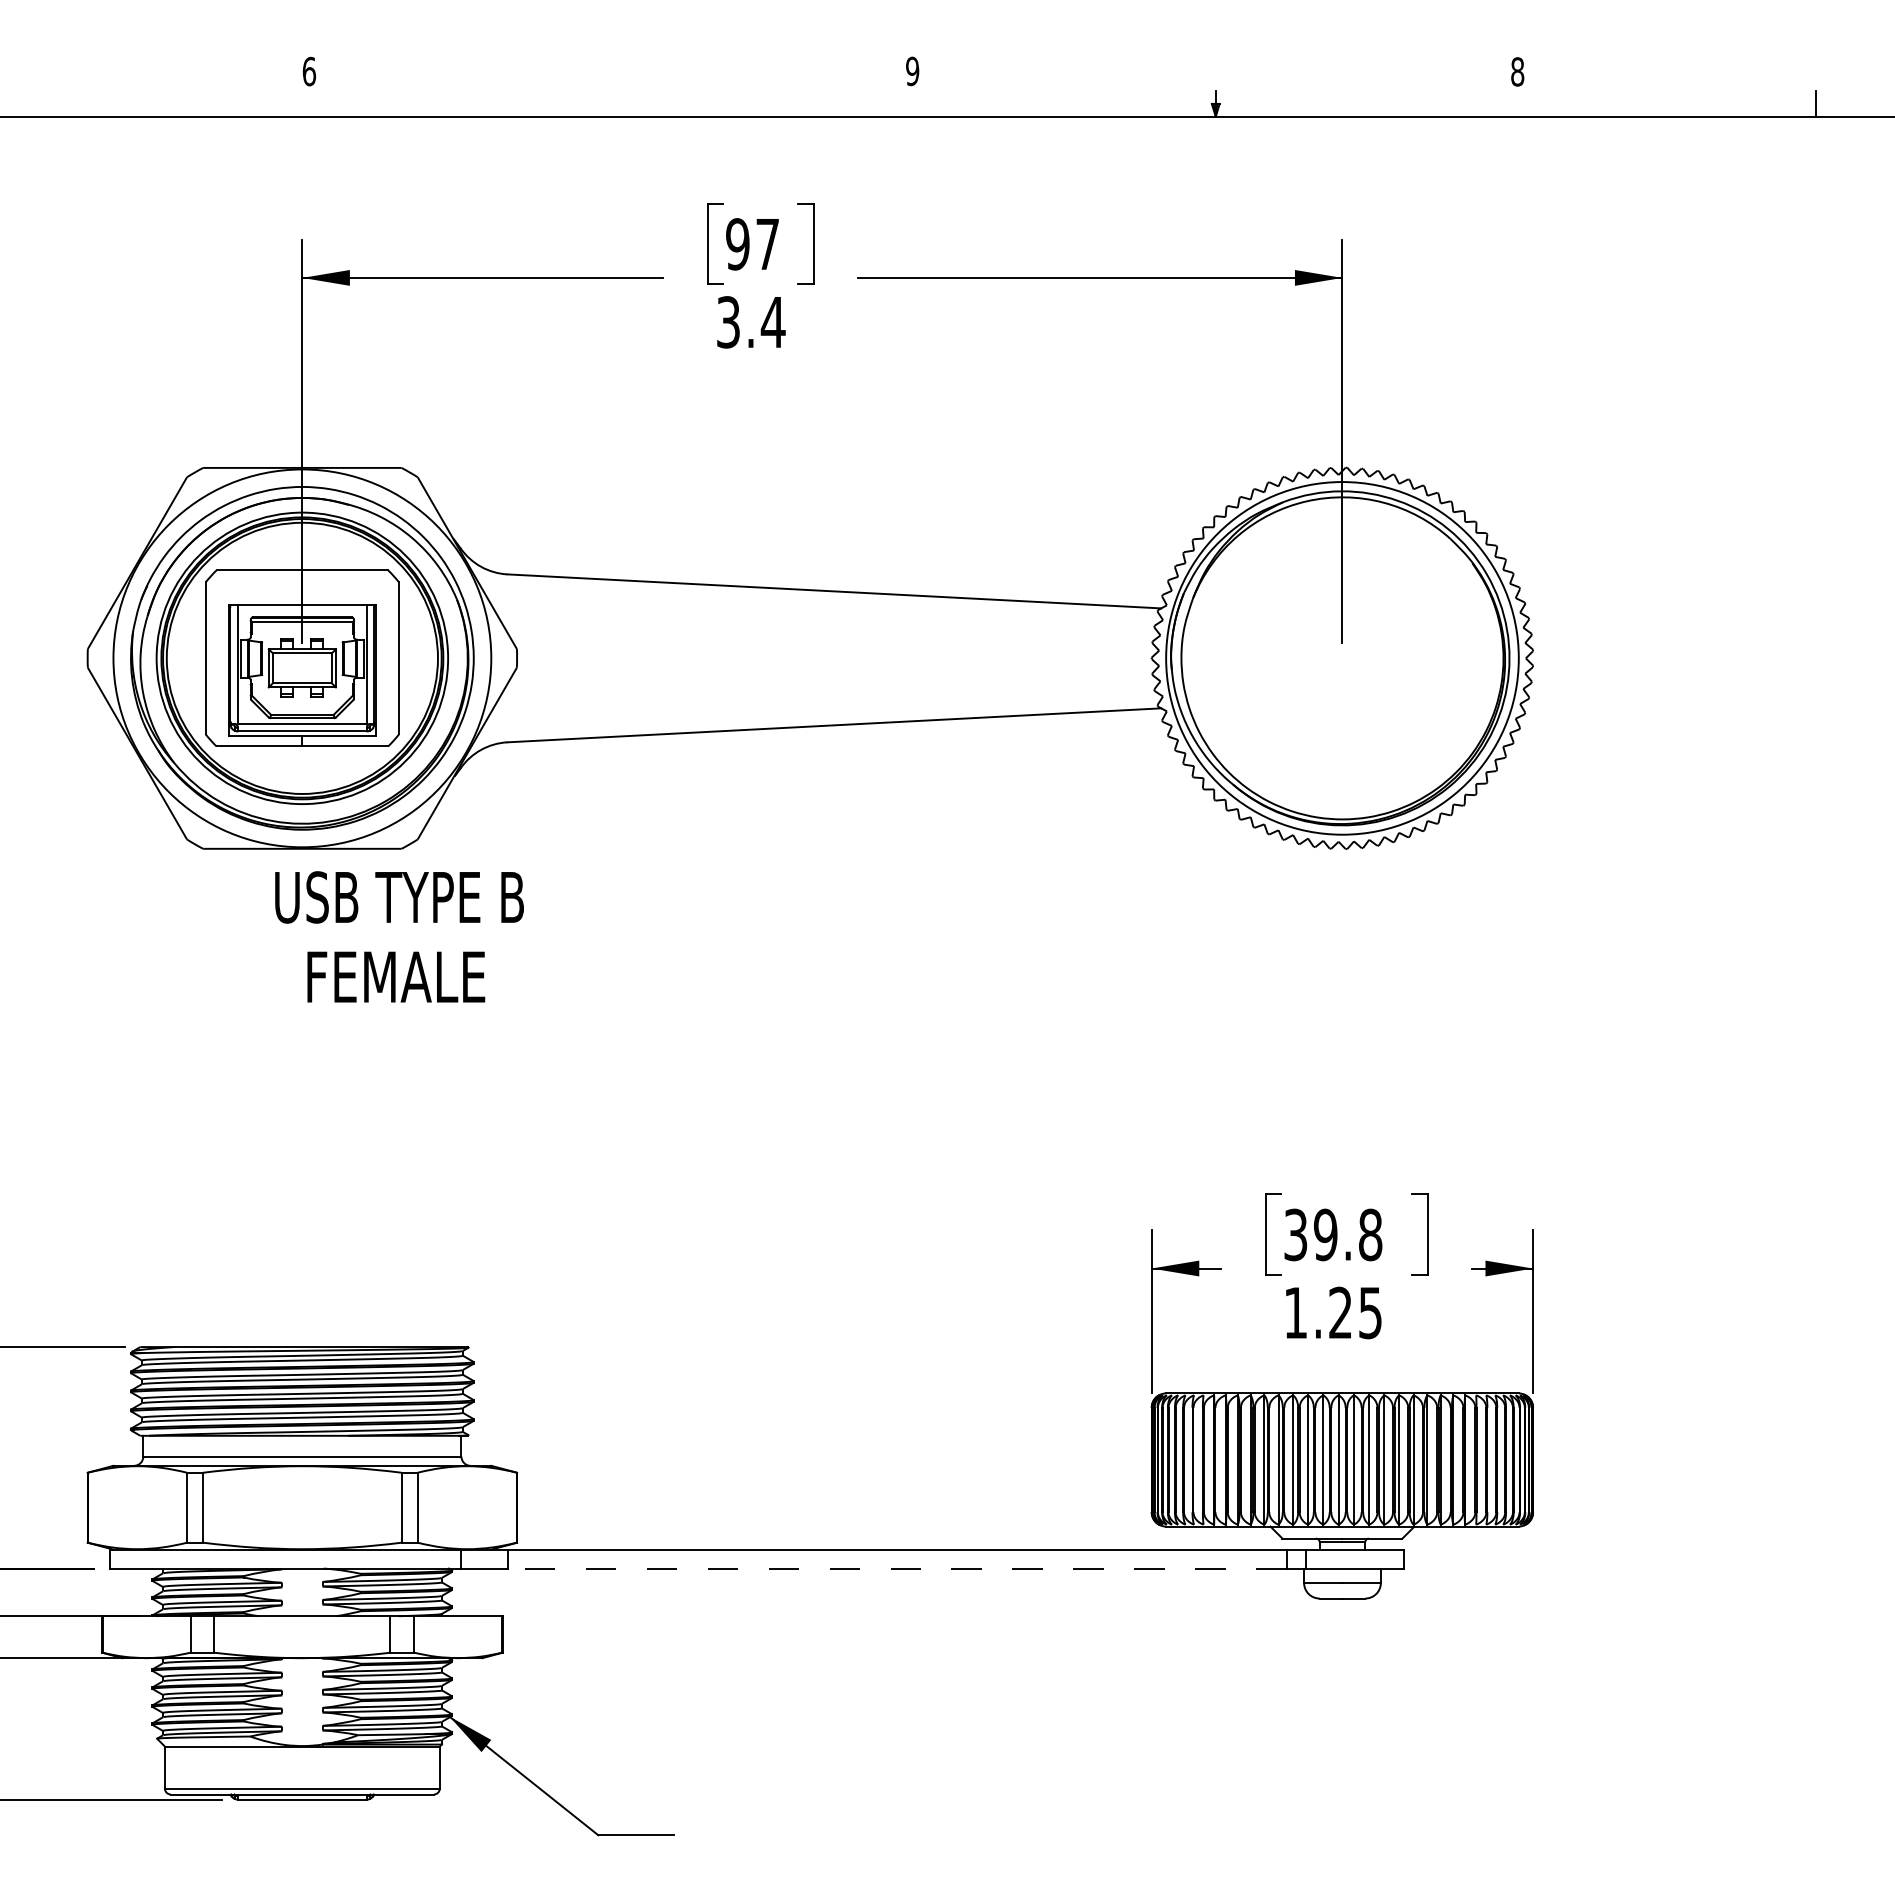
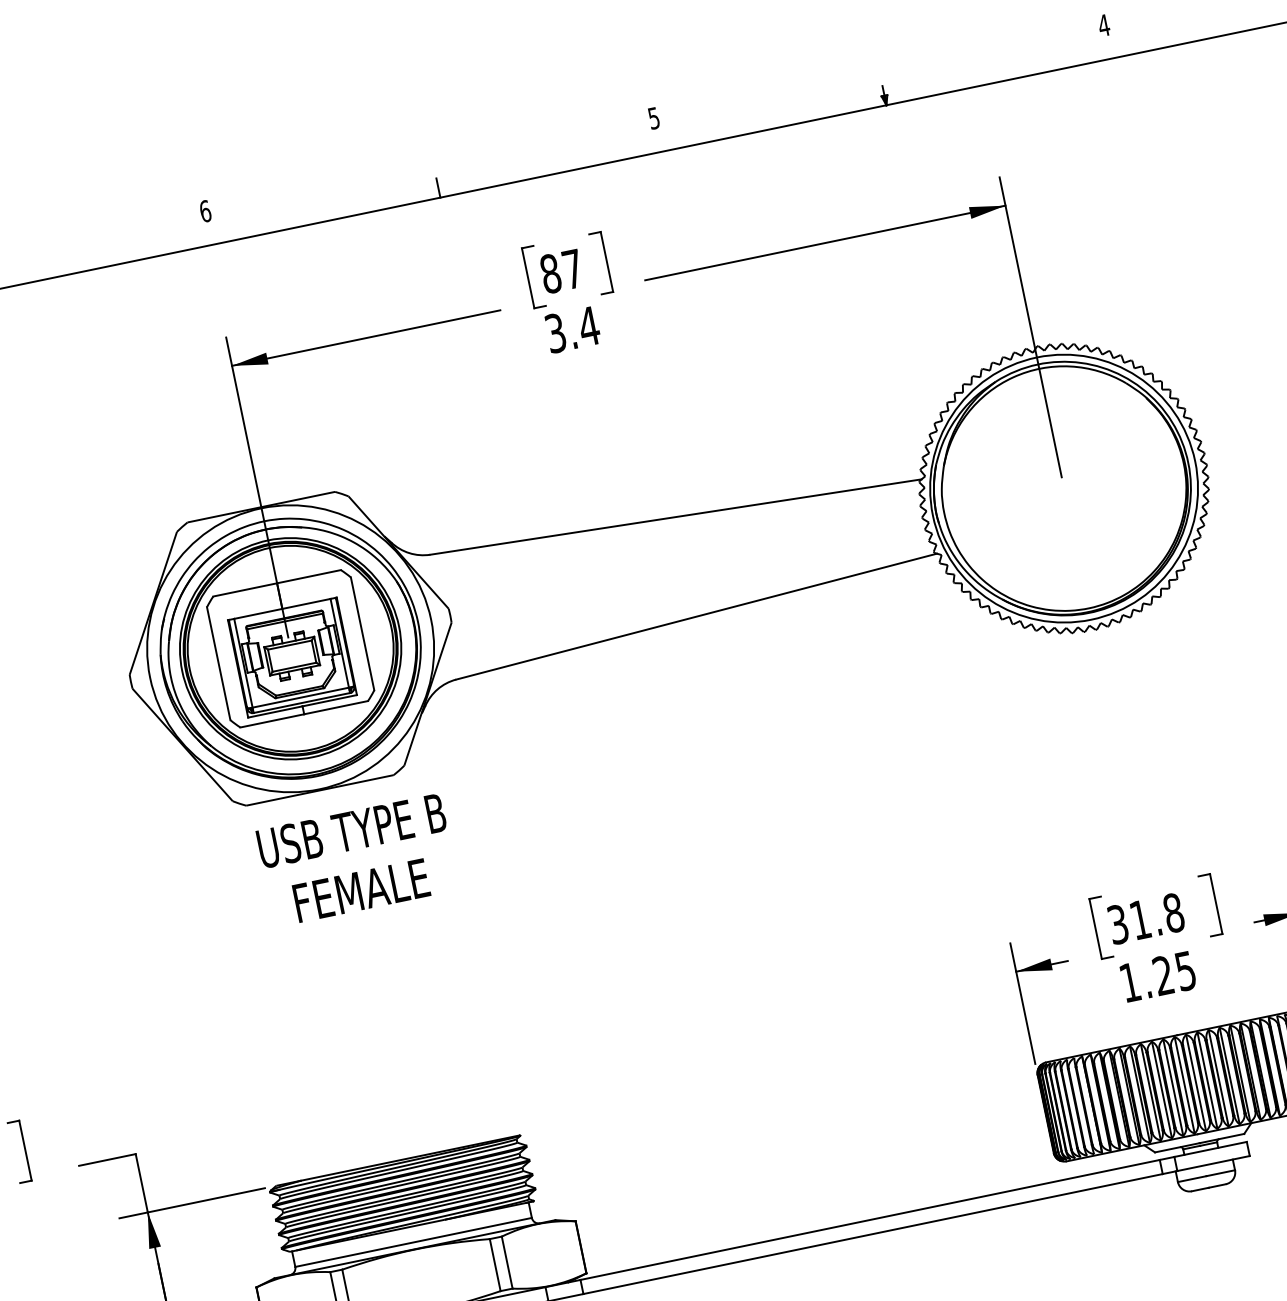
text: (912, 70) -> (653, 117), 9 -> 5
text: (1517, 71) -> (1103, 25), 8 -> 4
line: (615, 103) -> (438, 187), added
text: (737, 244) -> (550, 274), 97 -> 87
text: (399, 936) -> (357, 859), moved
text: (1325, 1234) -> (1140, 919), 39.8 -> 31.8
line: (897, 1568) -> (873, 1233), dashed -> solid

